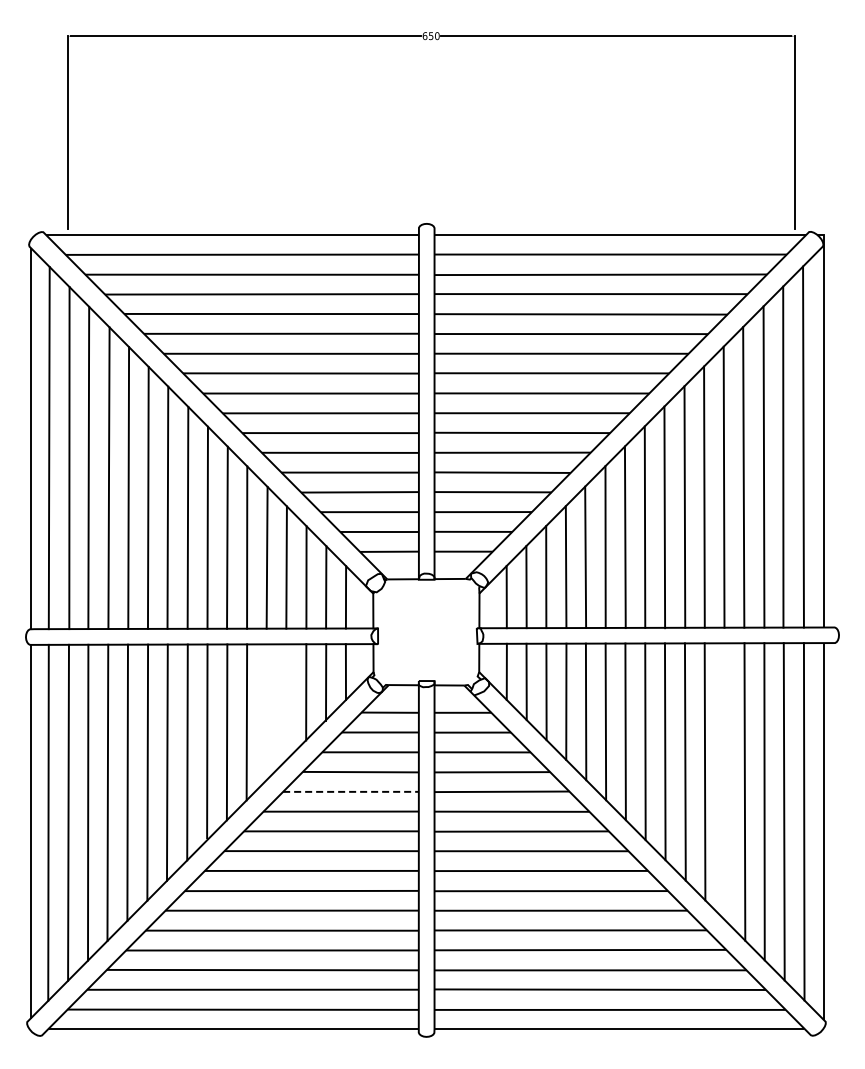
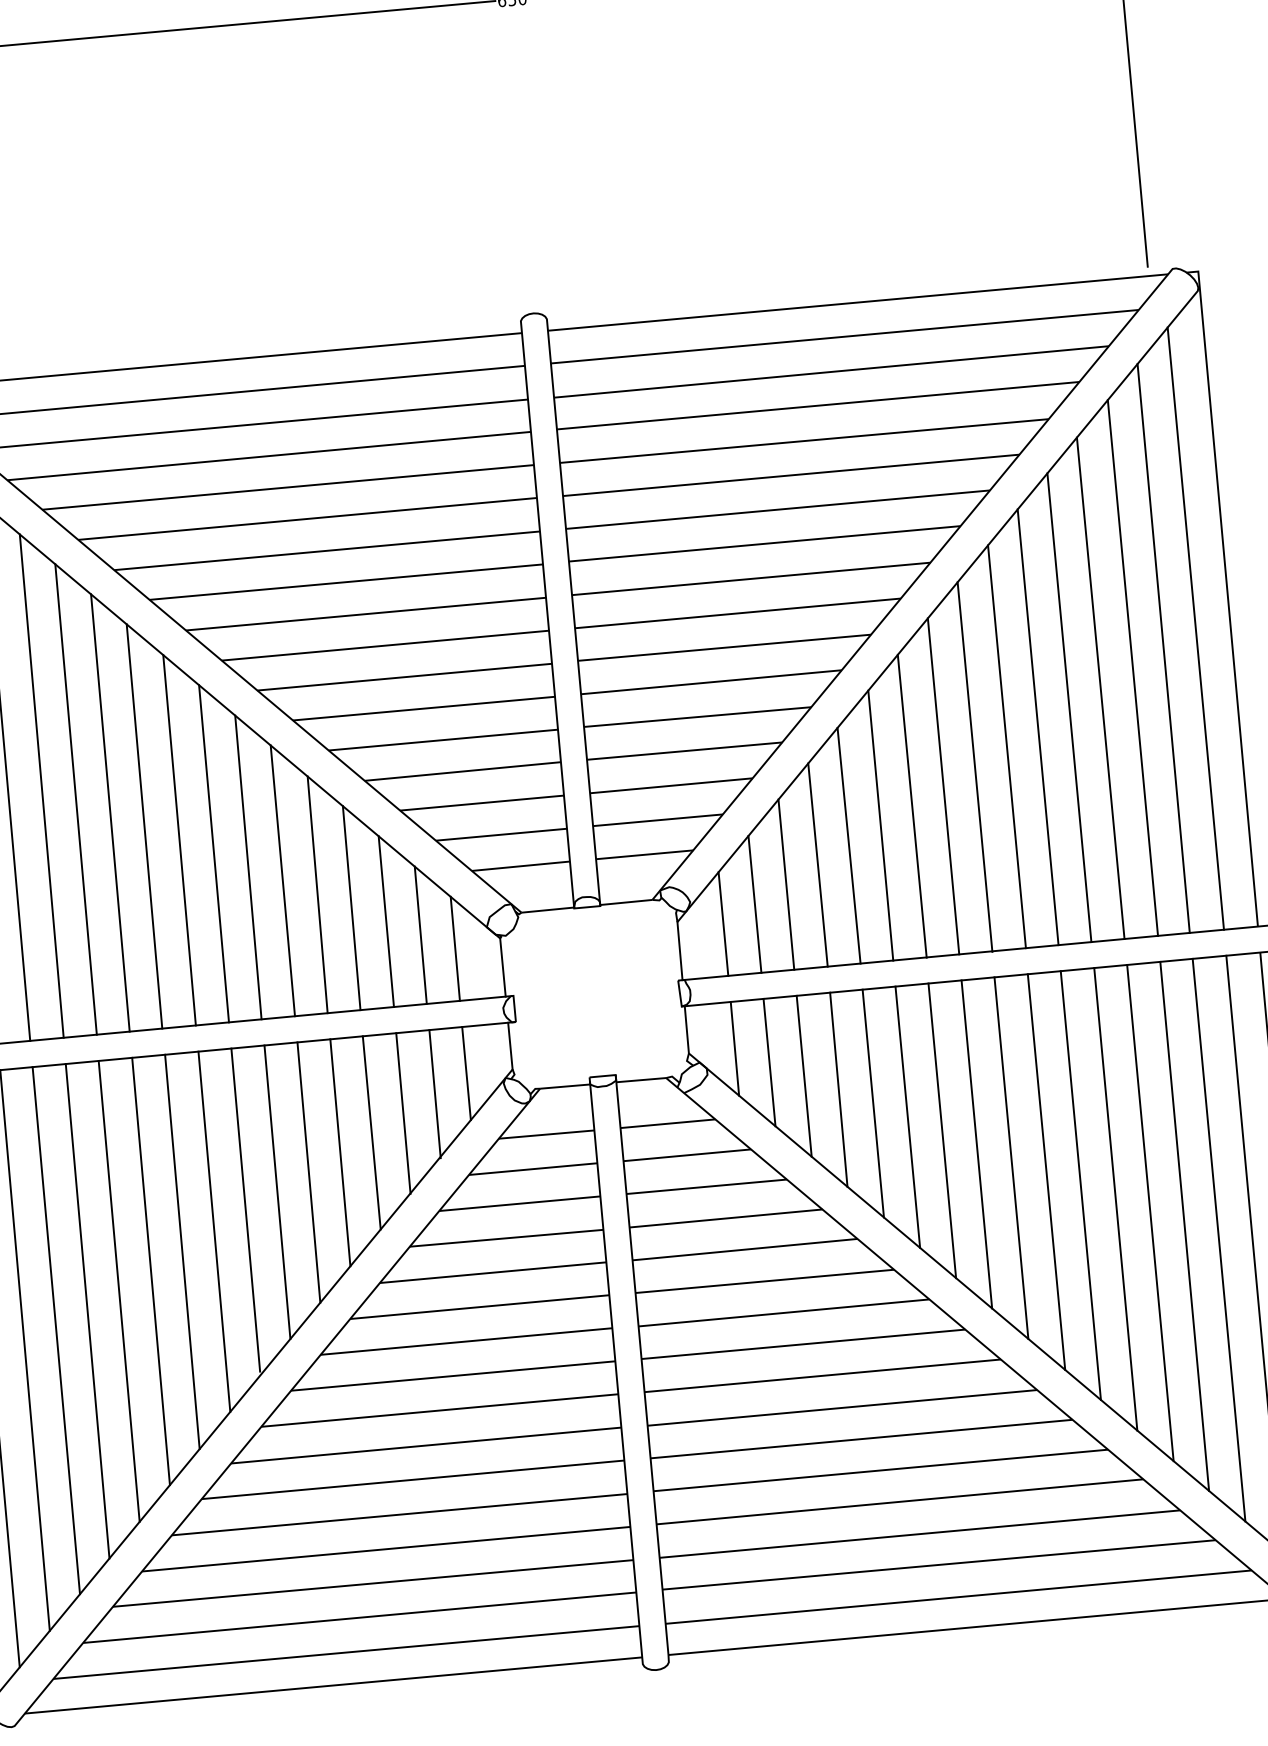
line: (286, 702) -> (371, 1133), added
line: (266, 712) -> (340, 1153), added
line: (724, 781) -> (1114, 1198), added
line: (351, 791) -> (493, 1271), dashed -> solid

